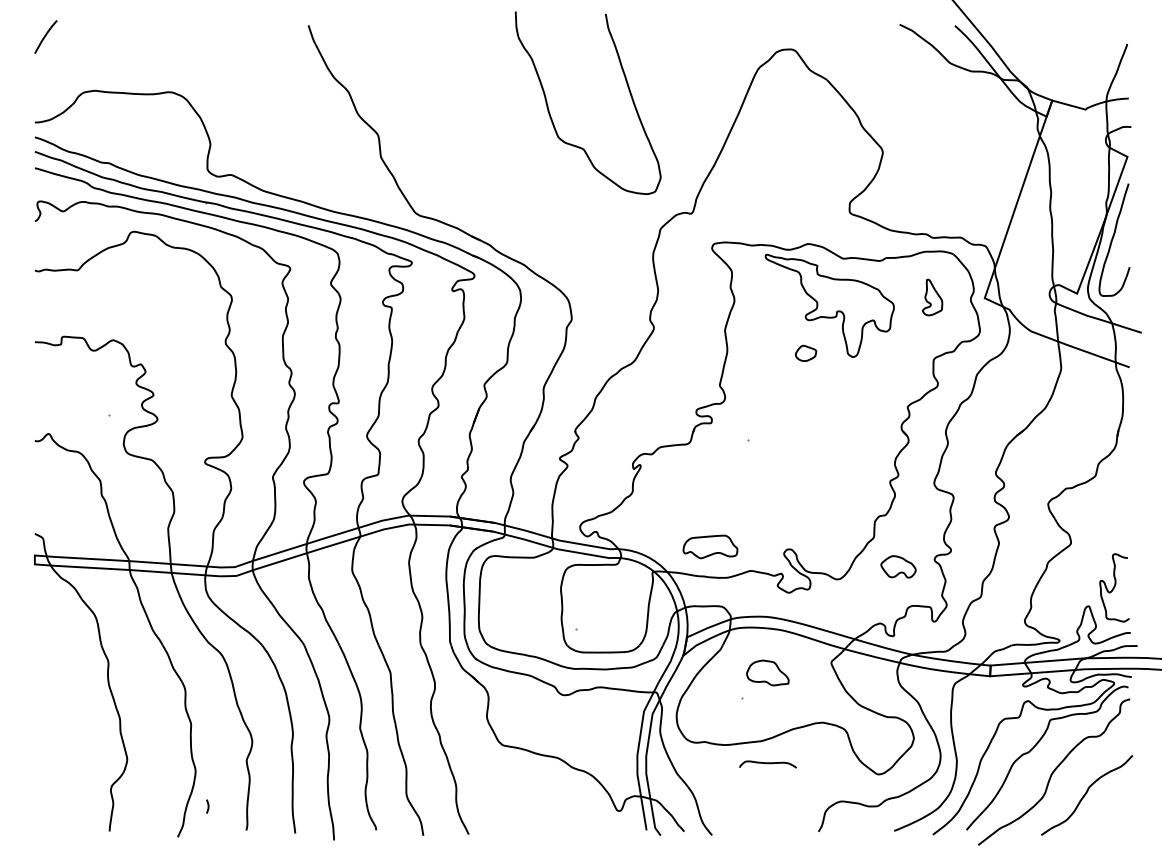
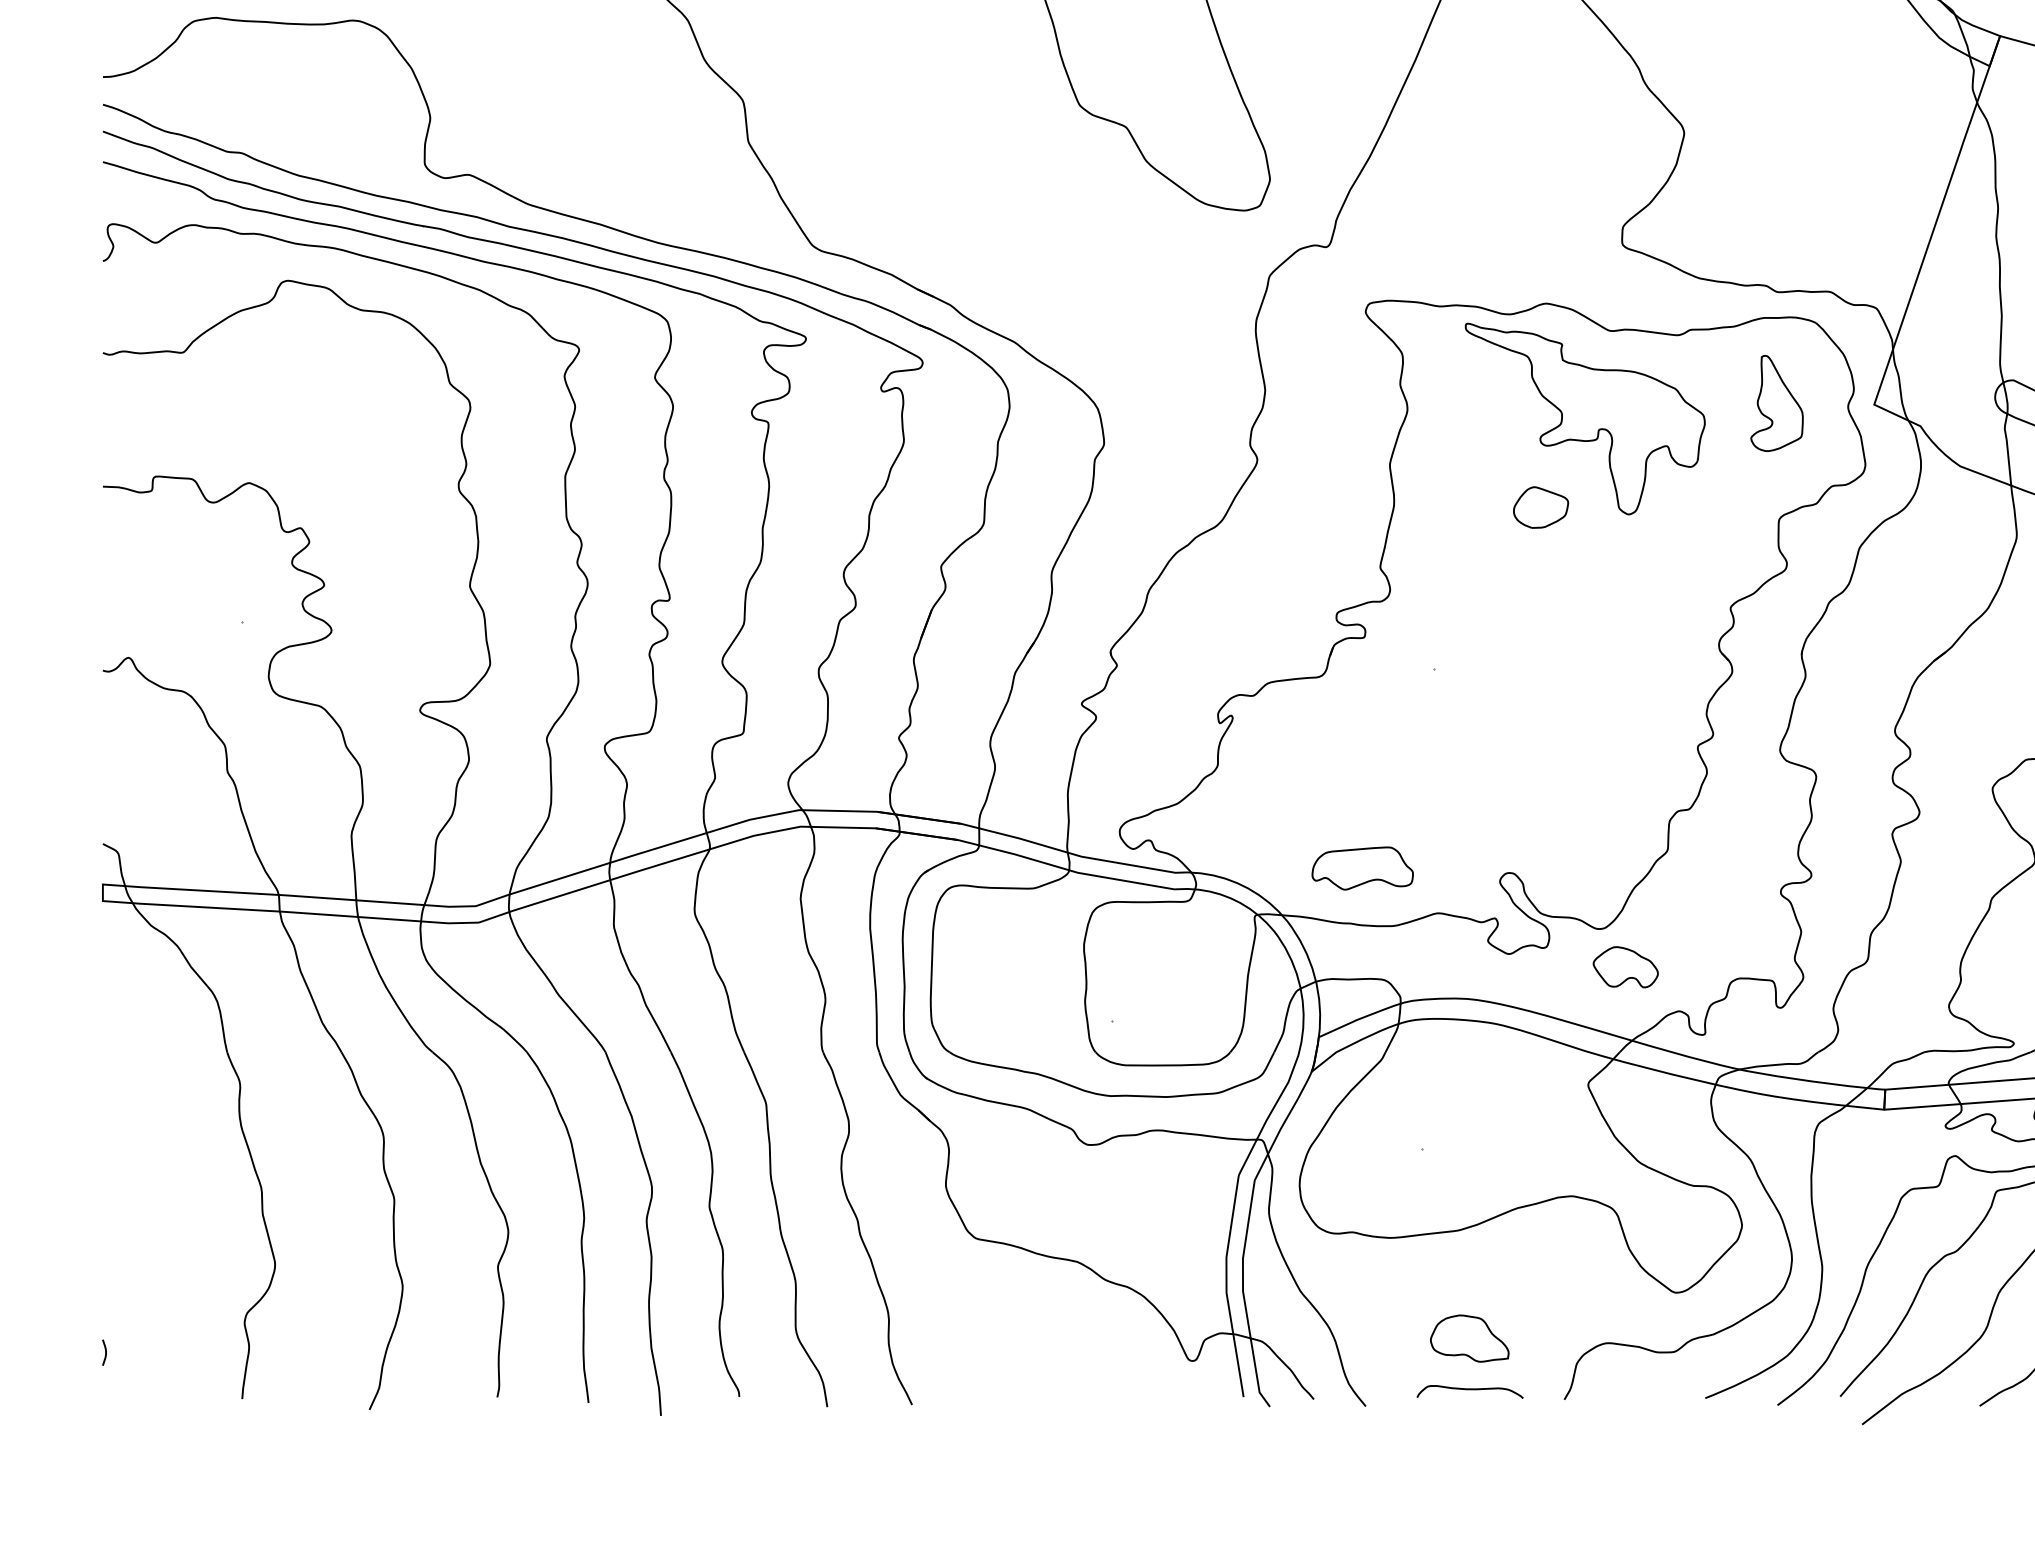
part: (932, 297) -> (1776, 403), size x1.43
part: (805, 353) -> (1539, 507), size x1.43
part: (898, 566) -> (1625, 966), moved
part: (767, 672) -> (1469, 1337), moved
curve: (767, 764) -> (1469, 1391), moved
curve: (207, 806) -> (104, 1352), moved

